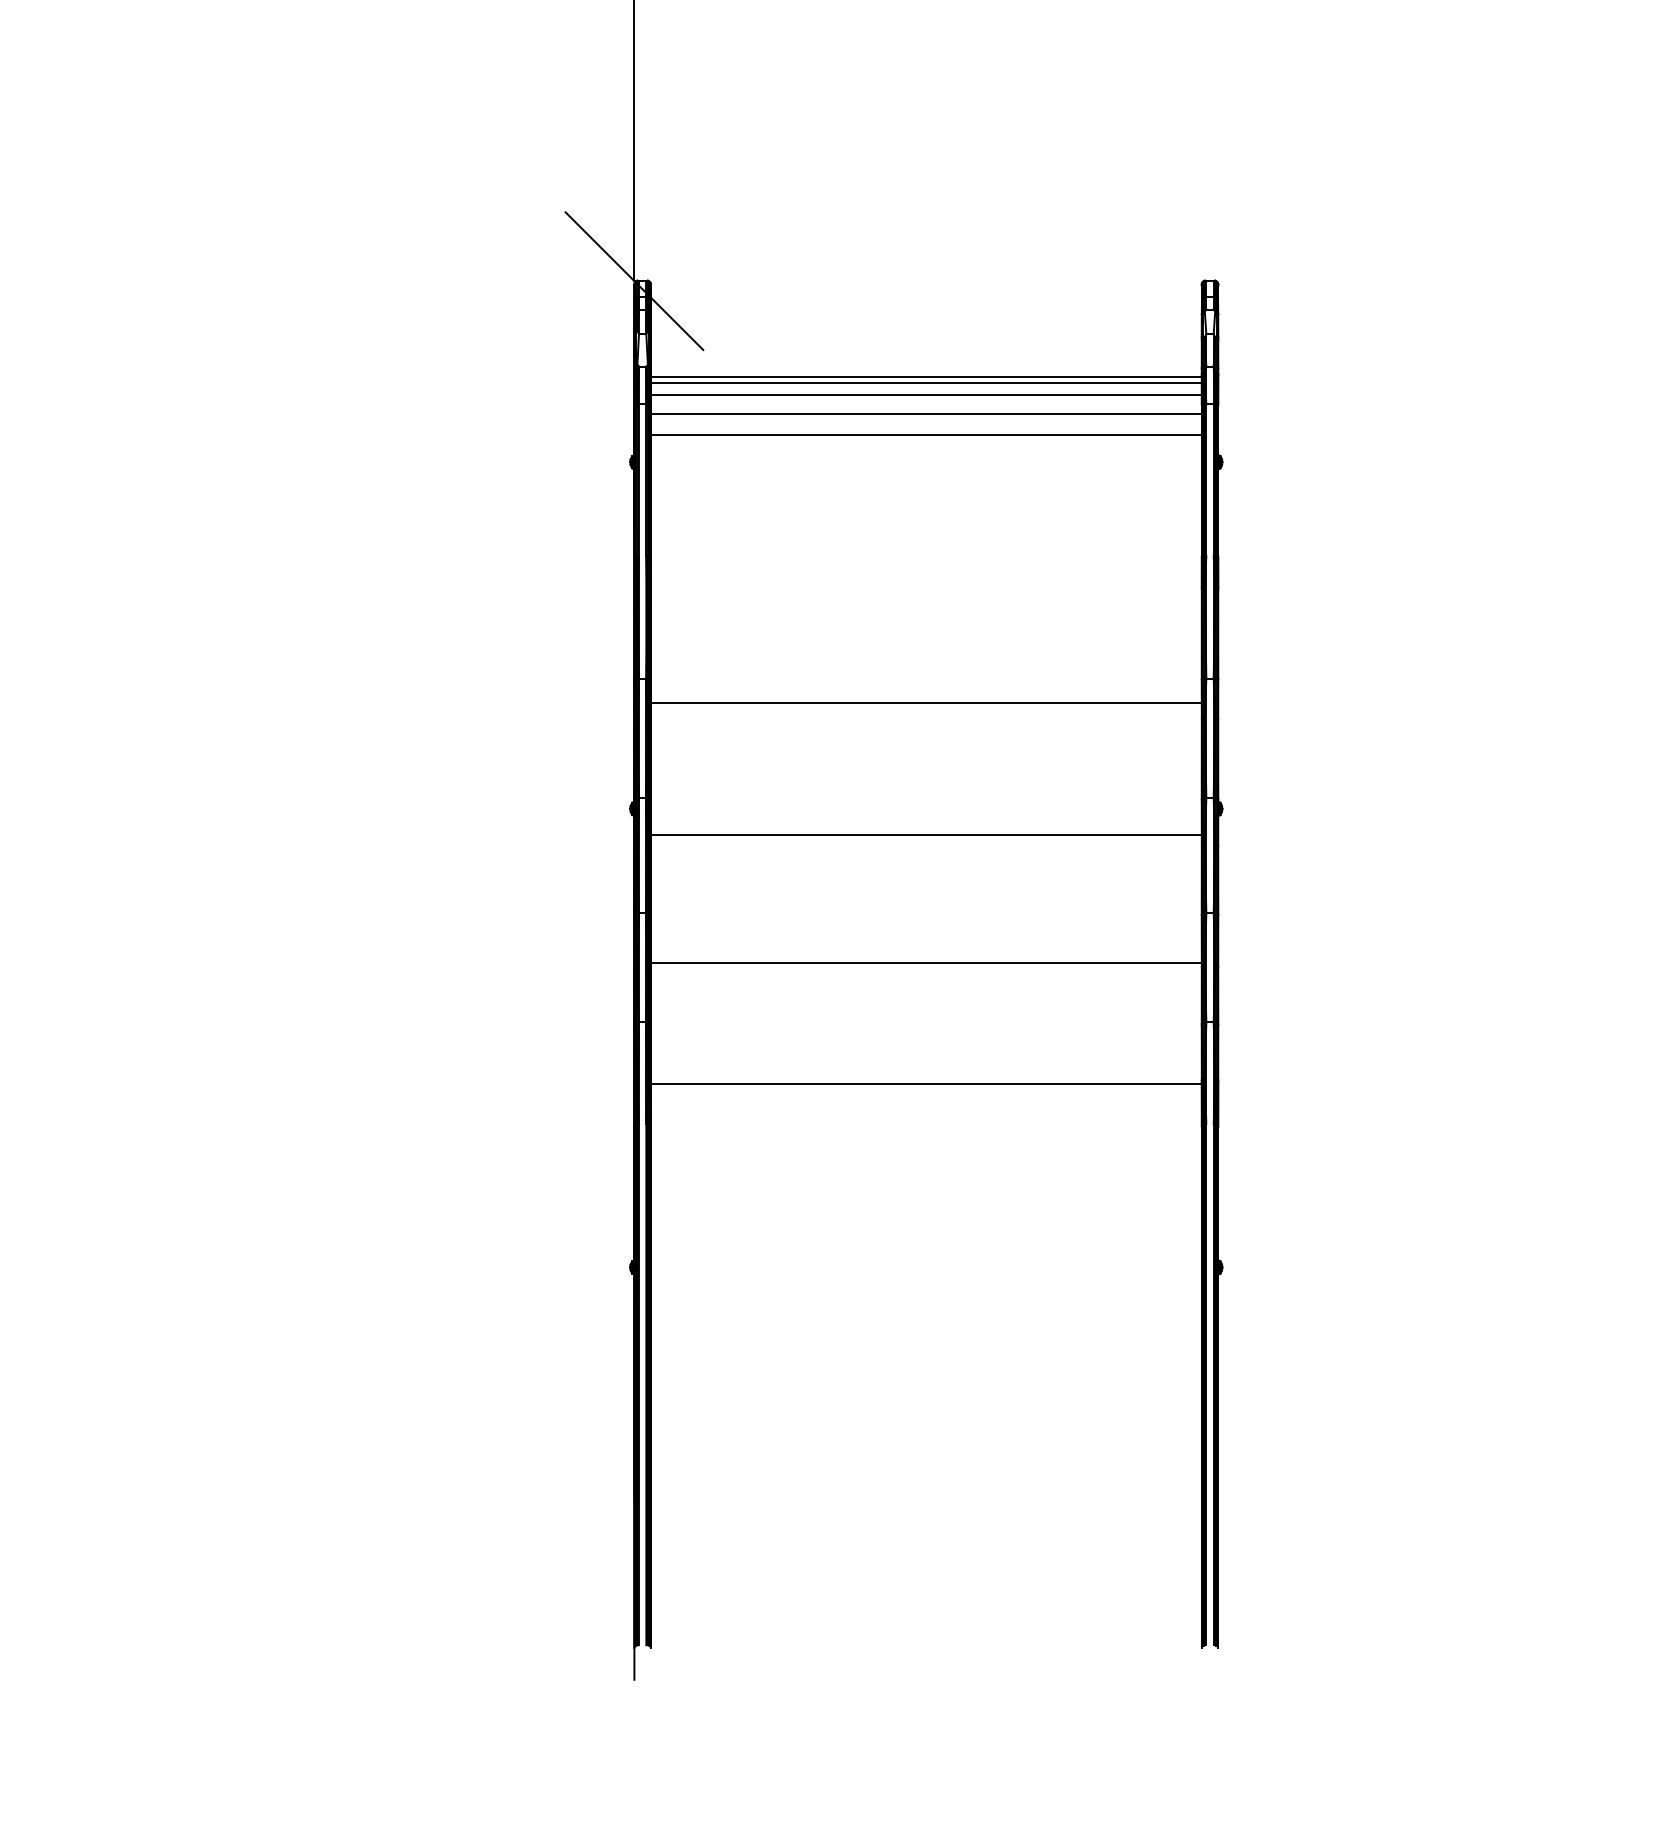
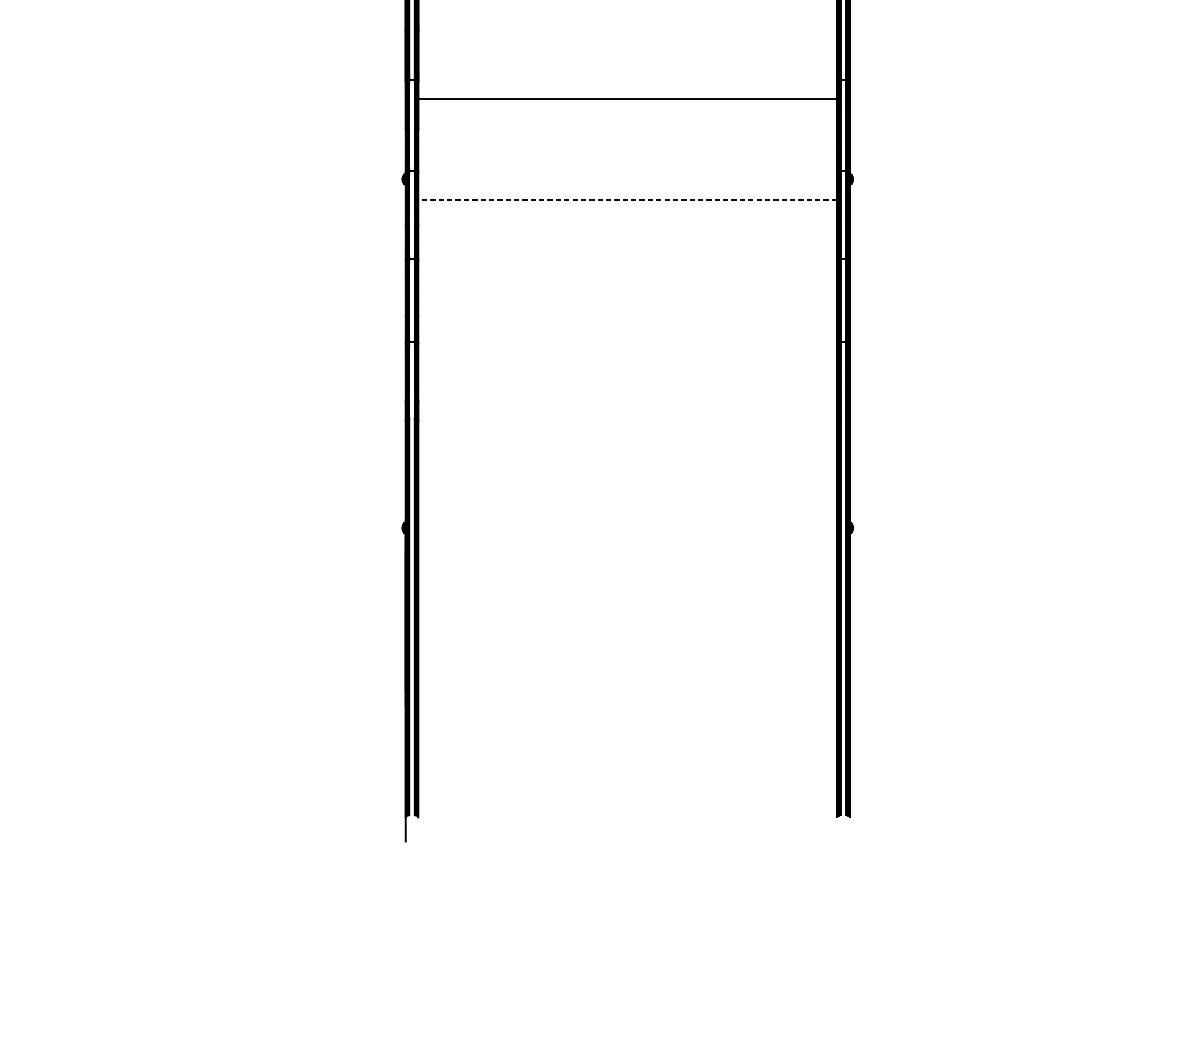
line: (925, 835) -> (627, 199), solid -> dashed
line: (925, 963) -> (627, 296), removed
line: (925, 1084) -> (627, 388), removed

